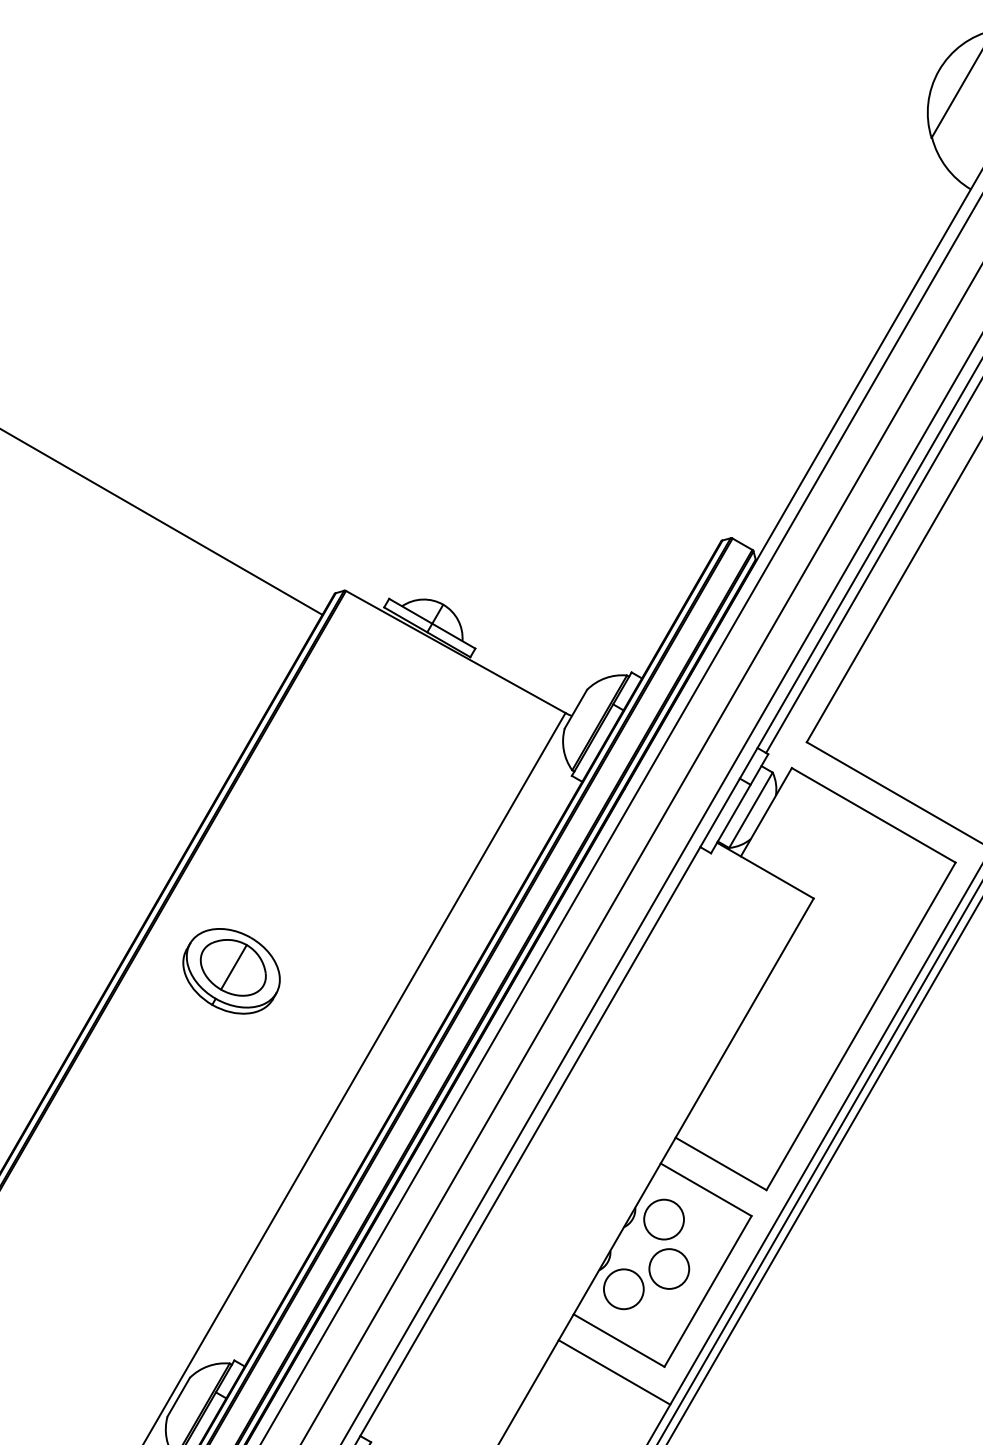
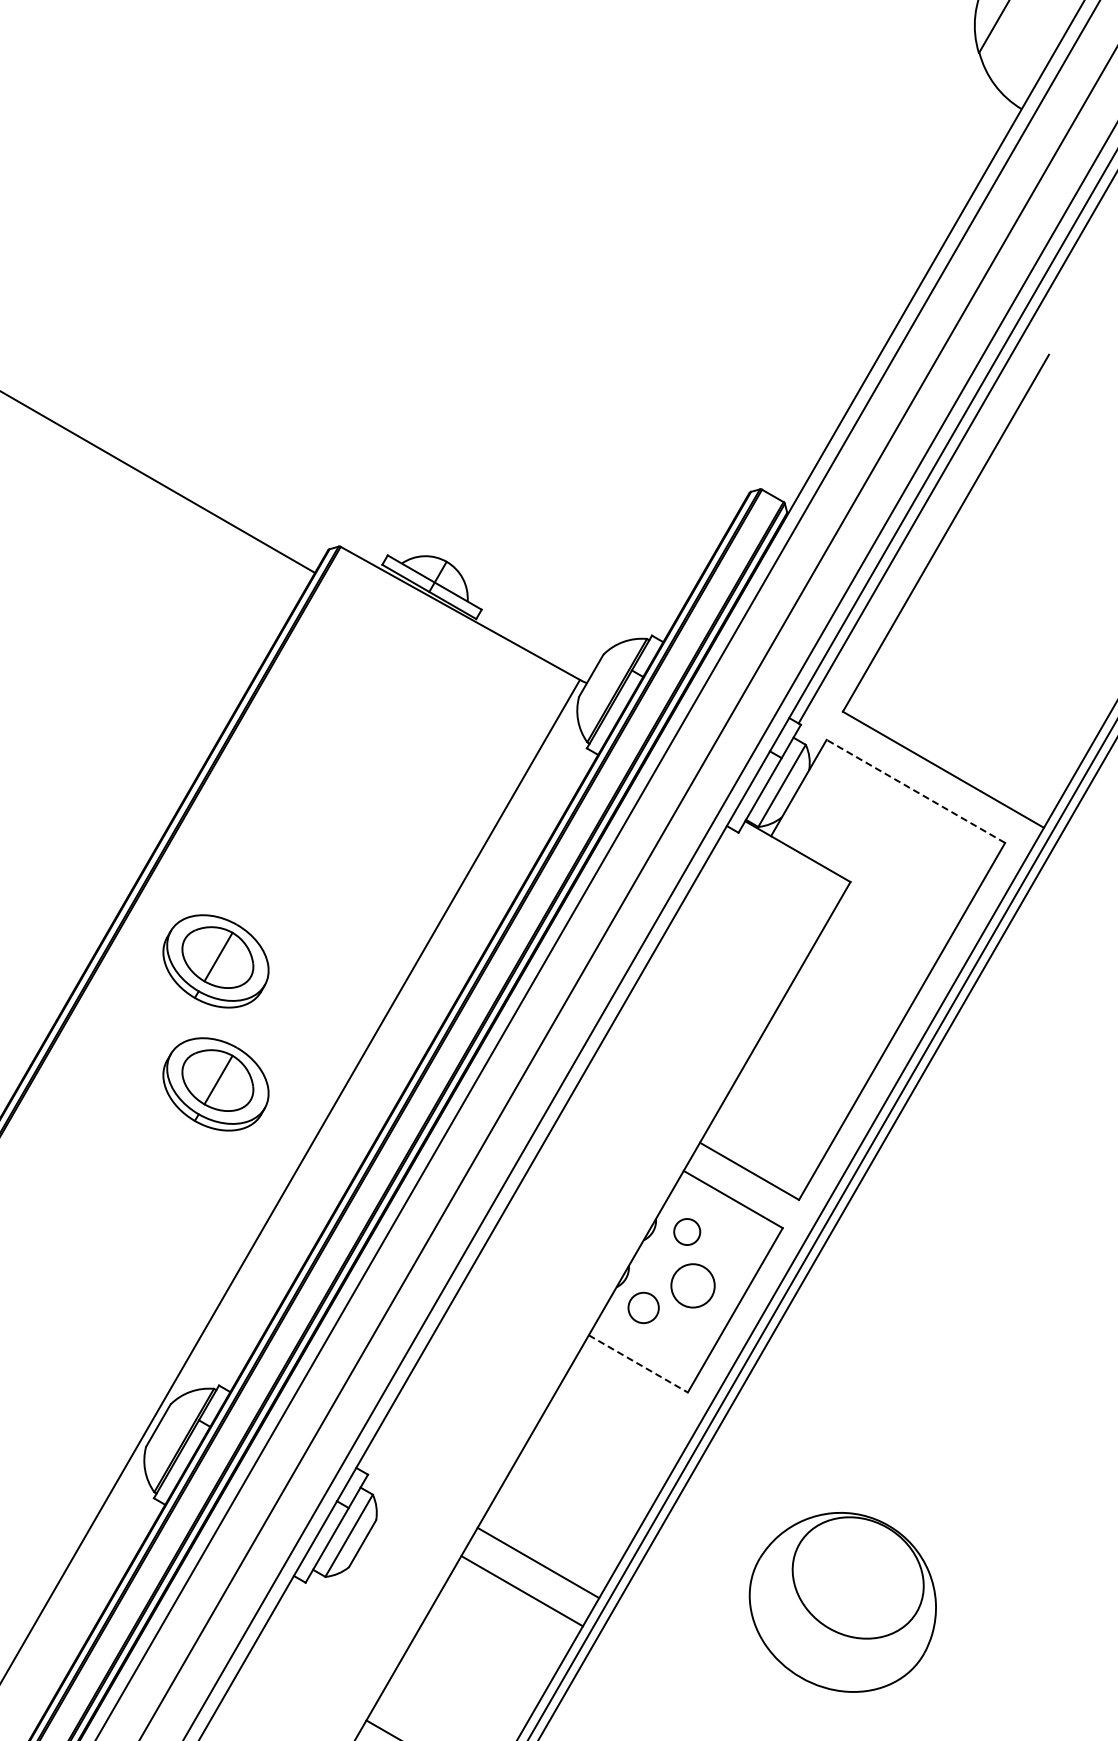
line: (873, 815) -> (915, 791), solid -> dashed
part: (231, 1084) -> (215, 1084), added
circle: (663, 1219) -> (686, 1231), size x0.6
circle: (623, 1288) -> (643, 1307), size x0.7
line: (619, 1341) -> (638, 1364), solid -> dashed
line: (614, 1372) -> (633, 1398), removed

